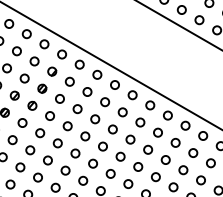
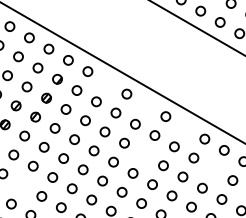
circle: (97, 74) -> (107, 82), removed
circle: (132, 95) -> (146, 105), removed
circle: (168, 115) -> (185, 127), removed
circle: (130, 139) -> (143, 154), removed
circle: (193, 152) -> (213, 168), removed
circle: (20, 166) -> (22, 184), removed

